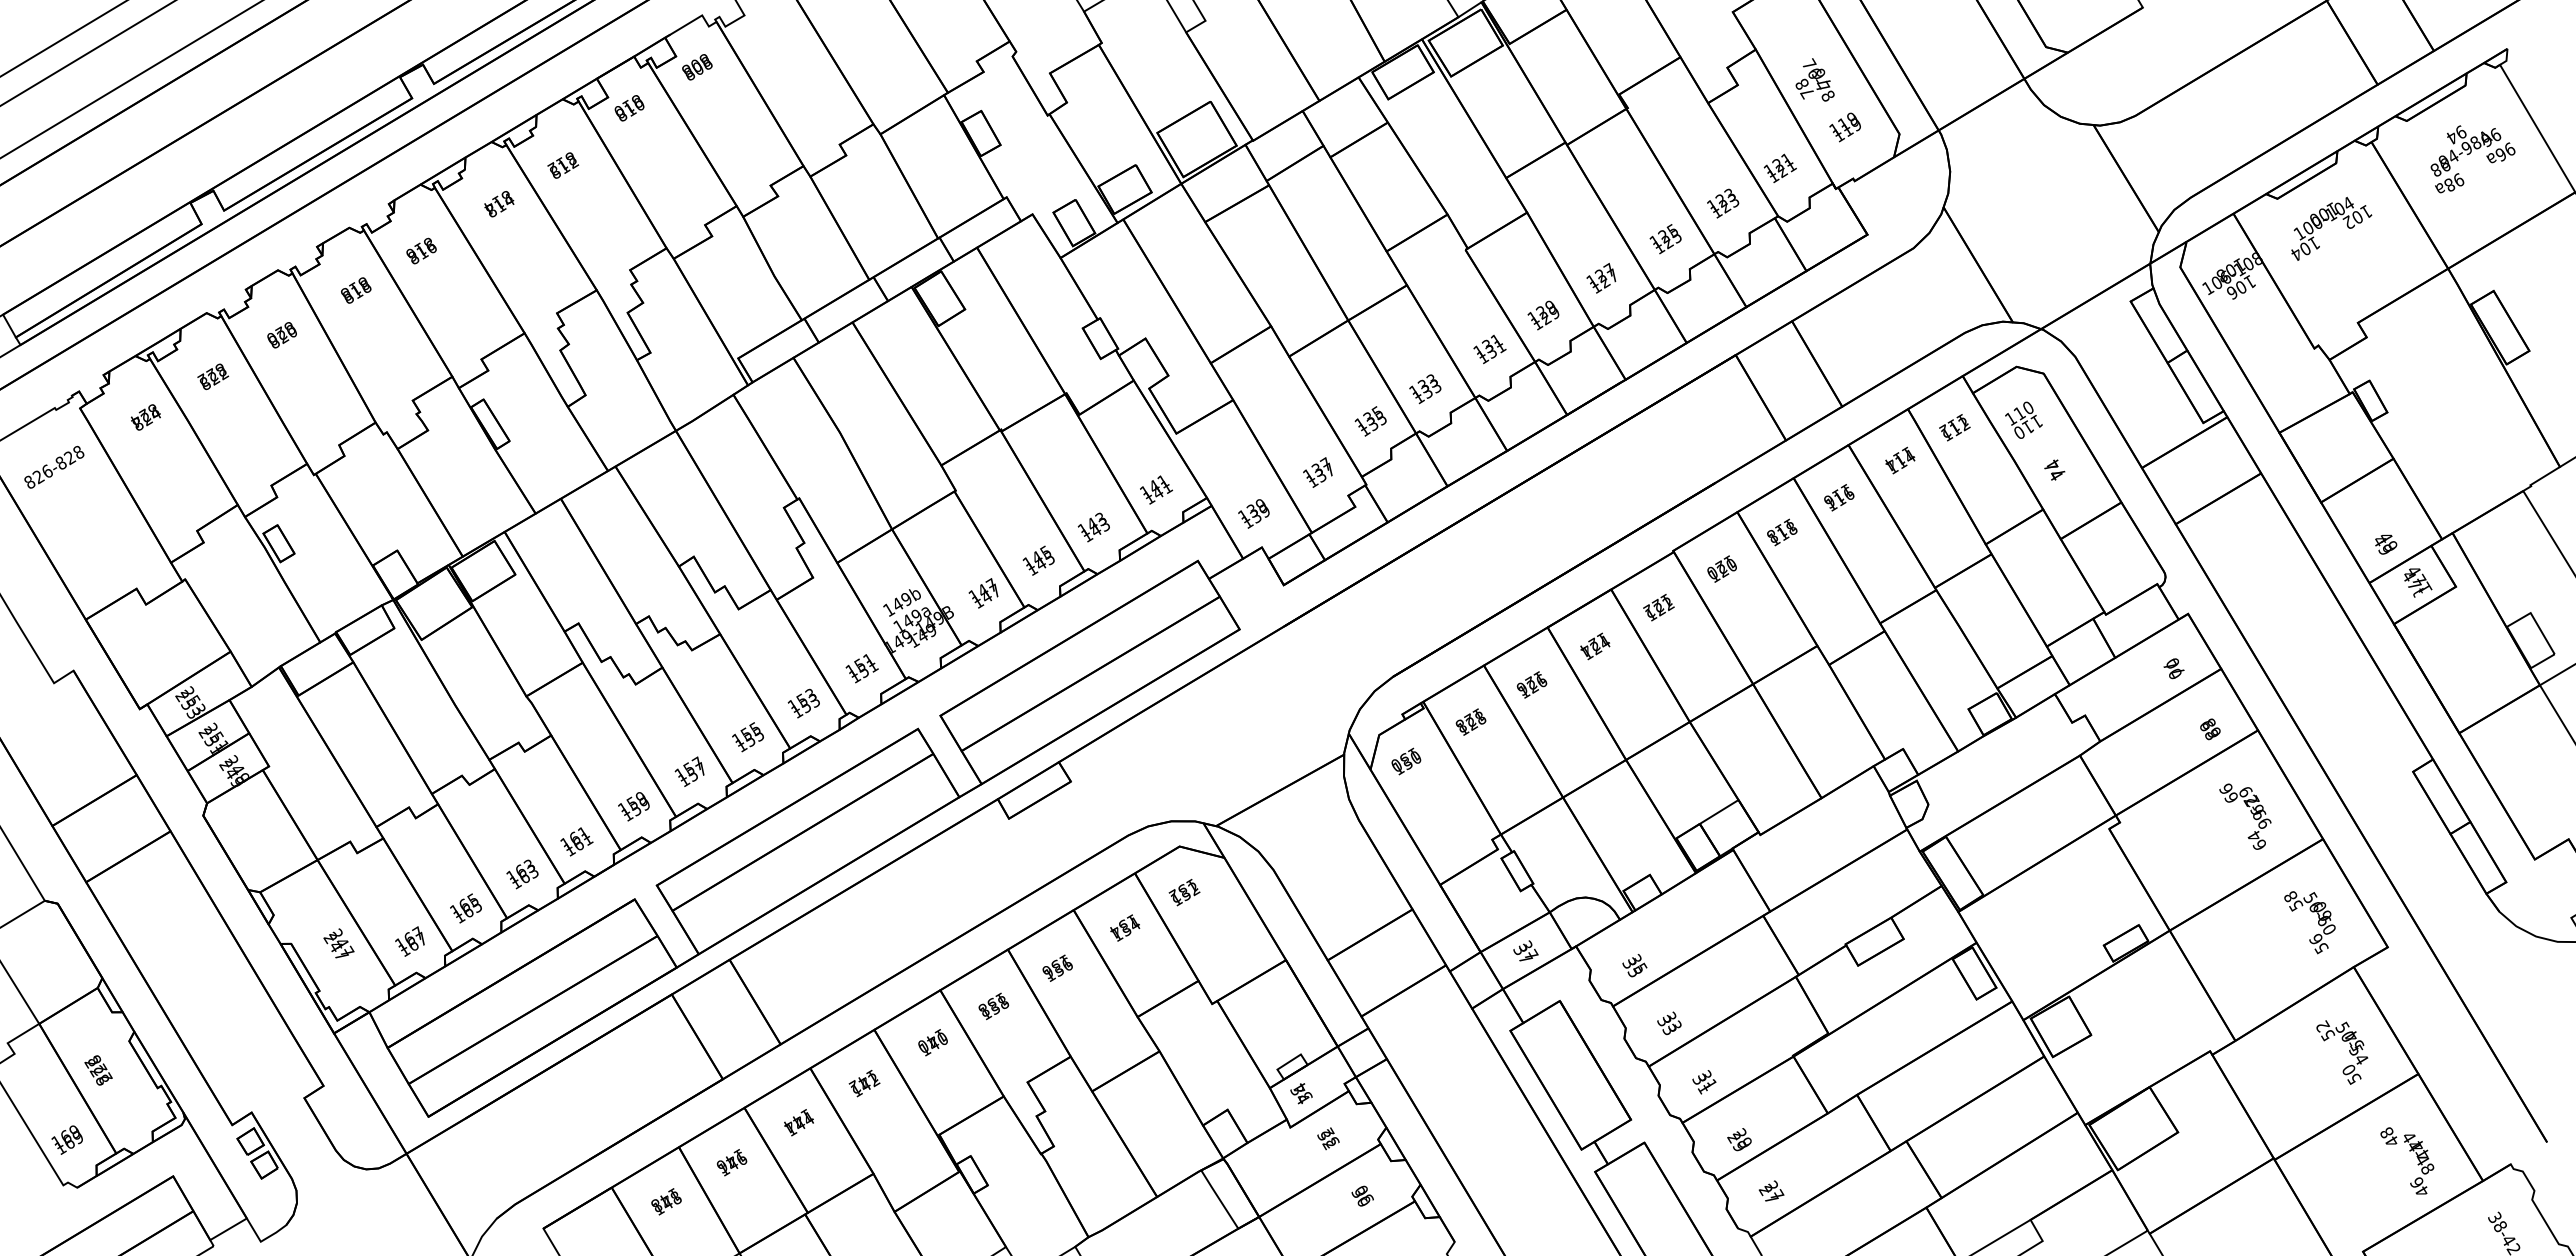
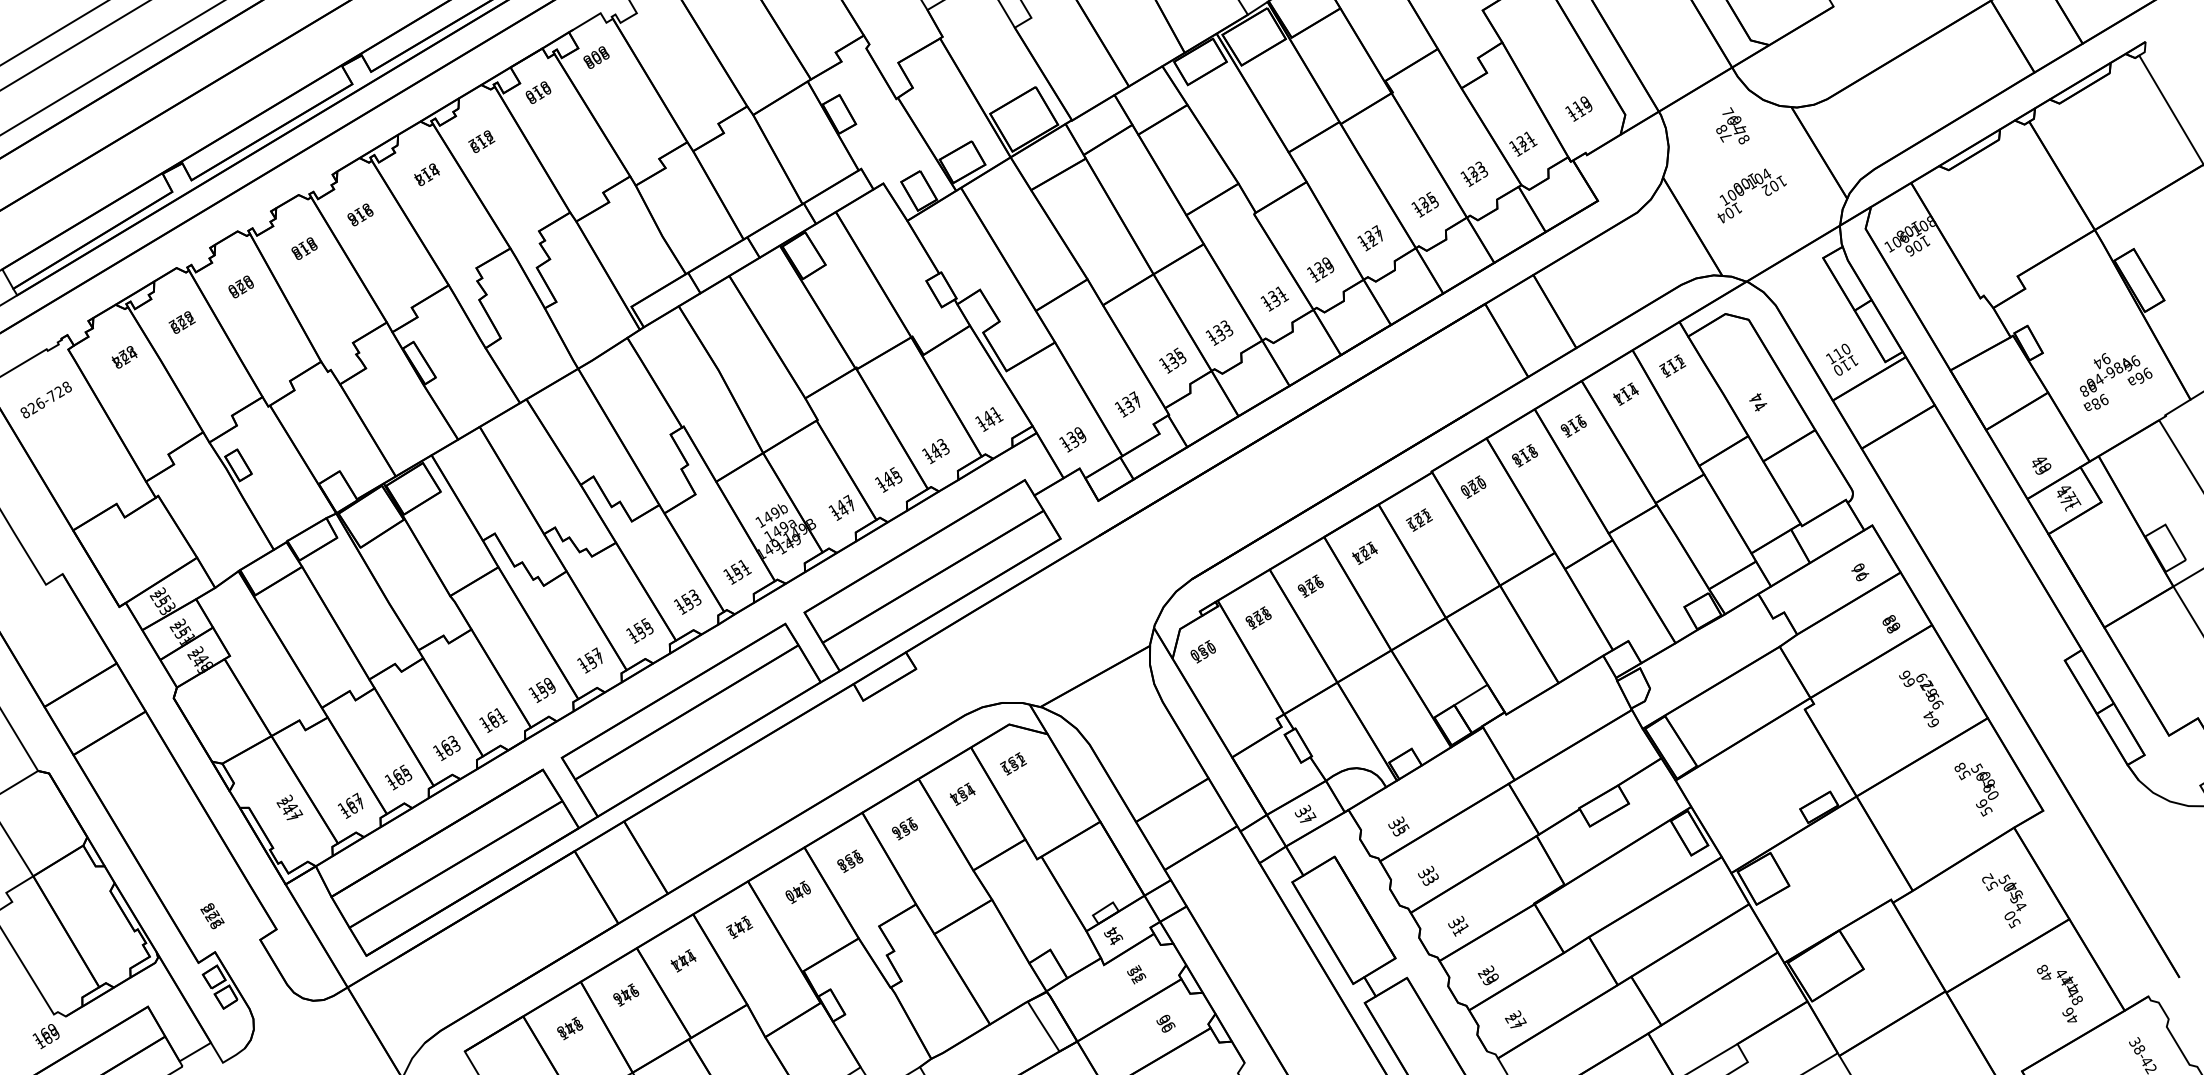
text: (1814, 79) -> (1732, 125), moved
text: (2472, 159) -> (2115, 382), moved
text: (2331, 228) -> (1751, 195), moved
text: (2023, 419) -> (1841, 359), moved
text: (60, 462) -> (51, 395), 826-828 -> 826-728
text: (98, 1070) -> (212, 916), moved
text: (66, 1139) -> (45, 1036), moved

